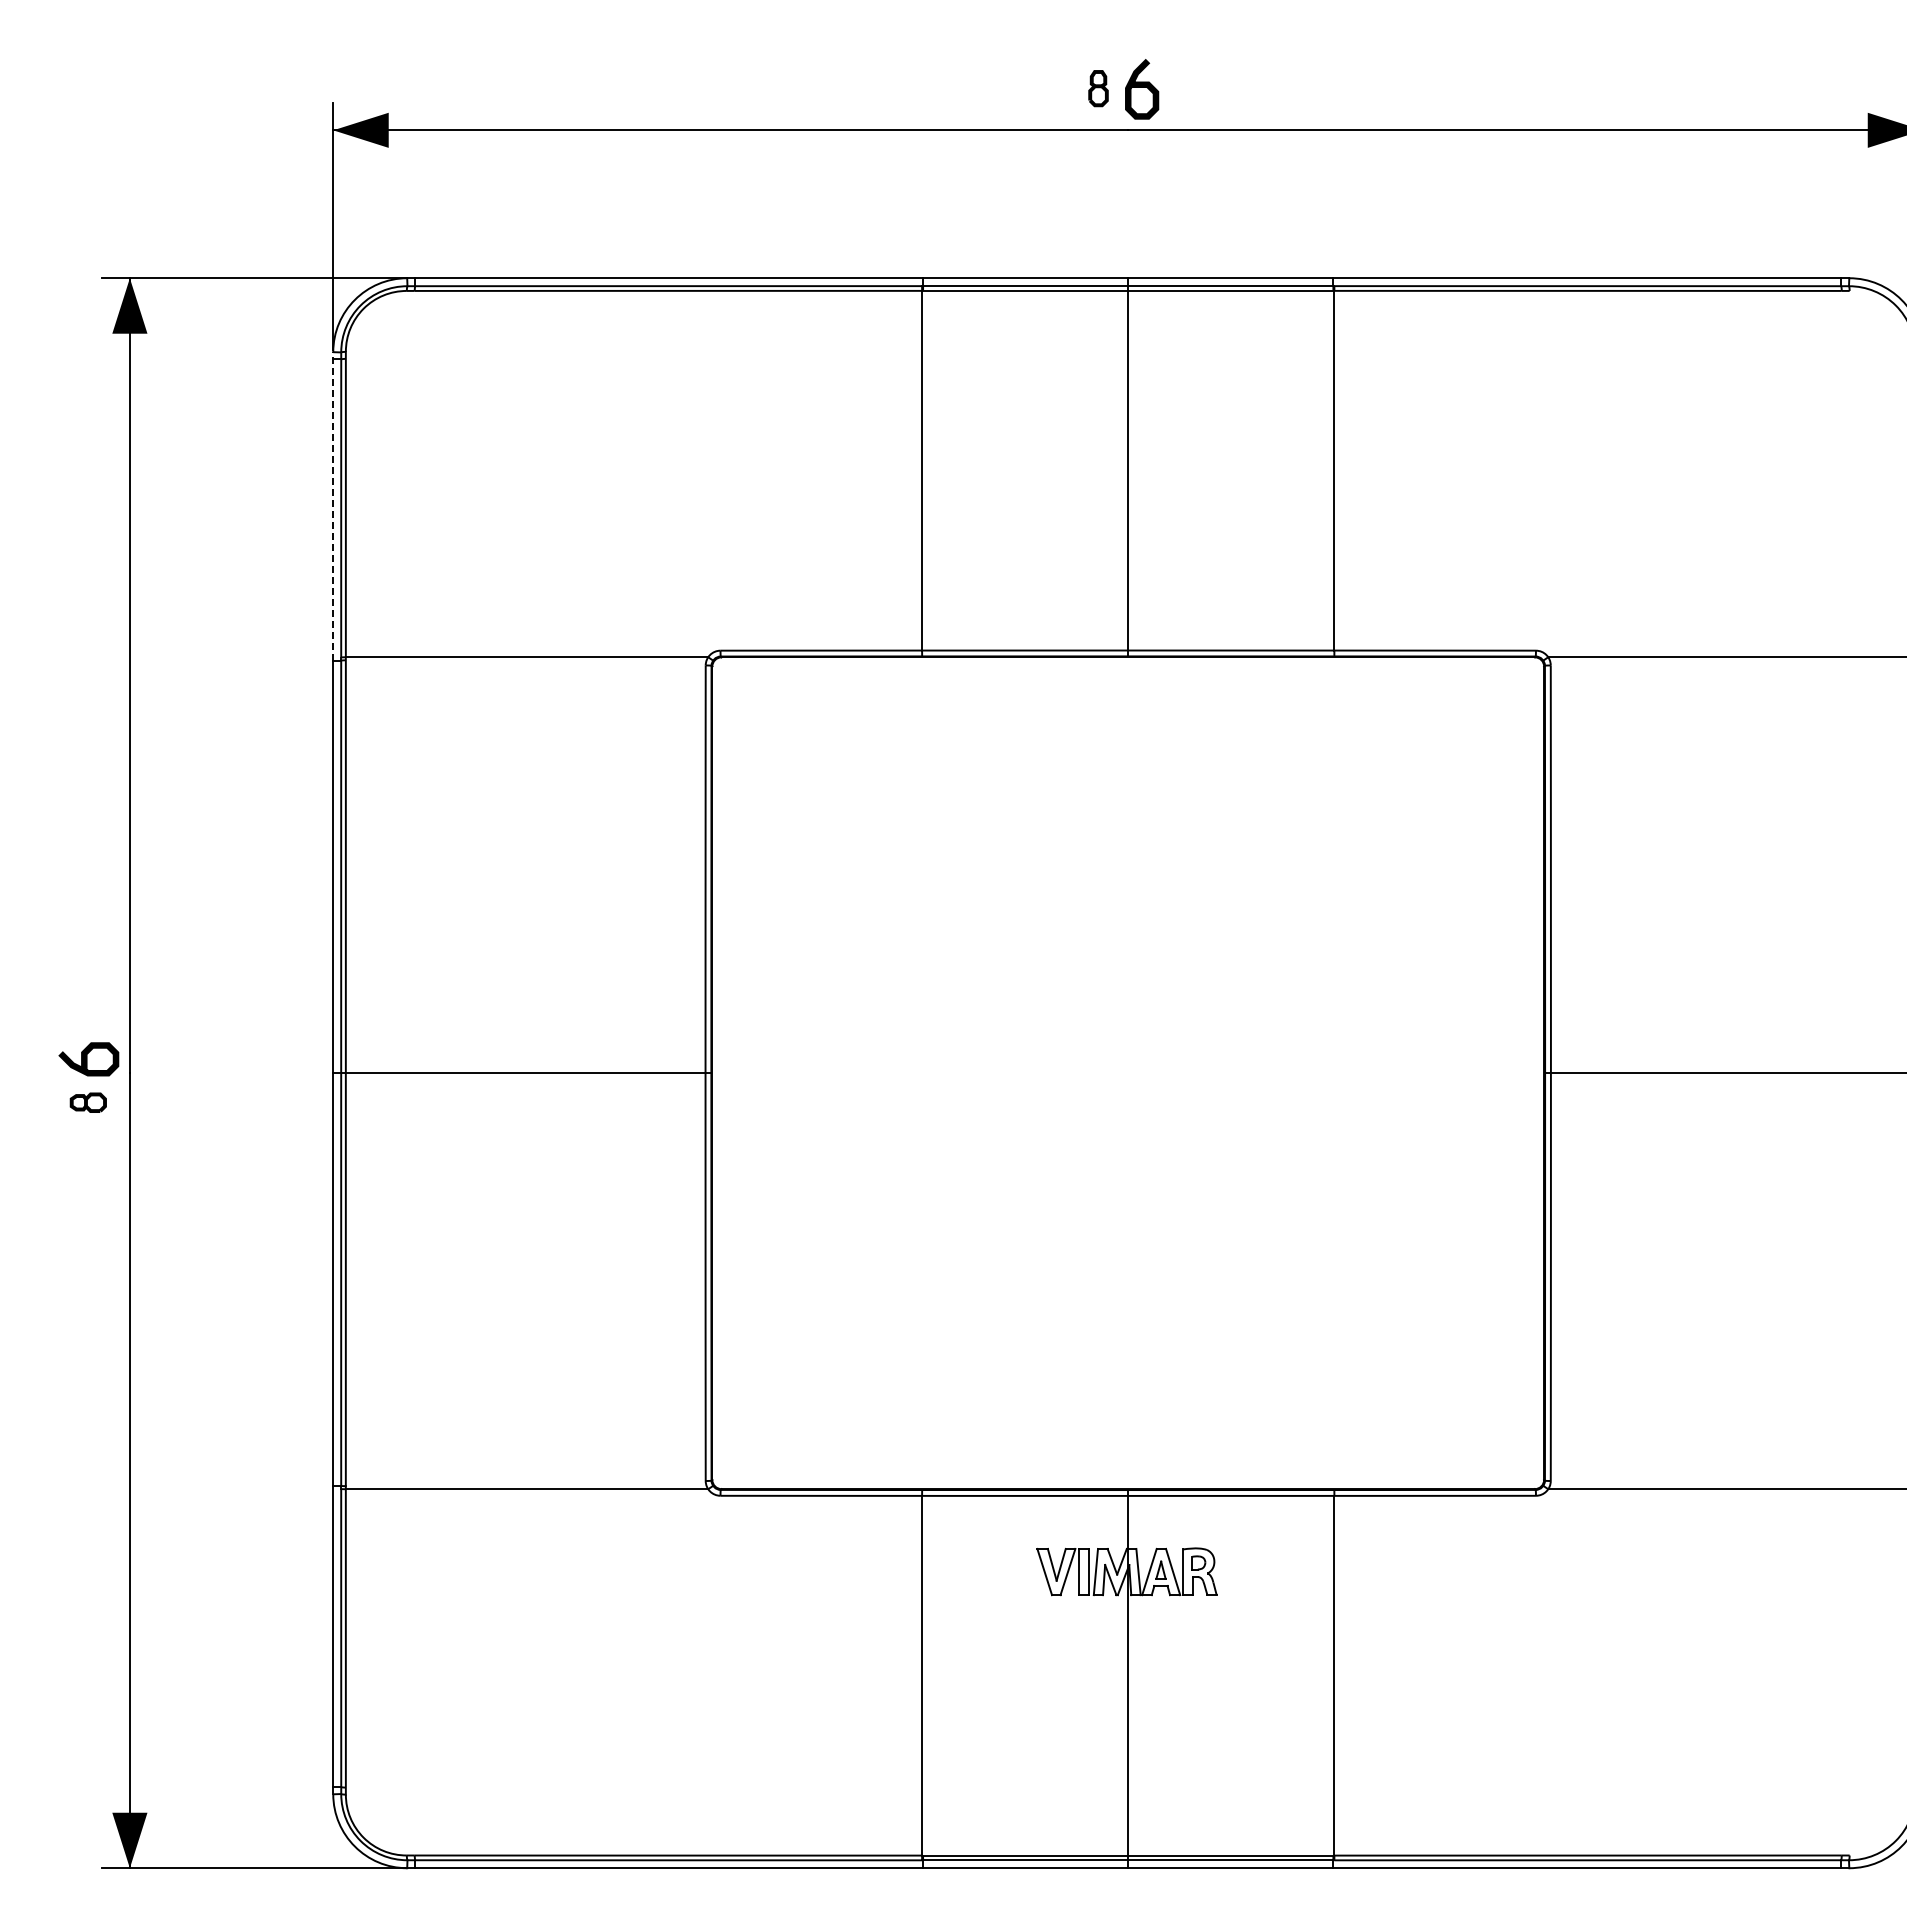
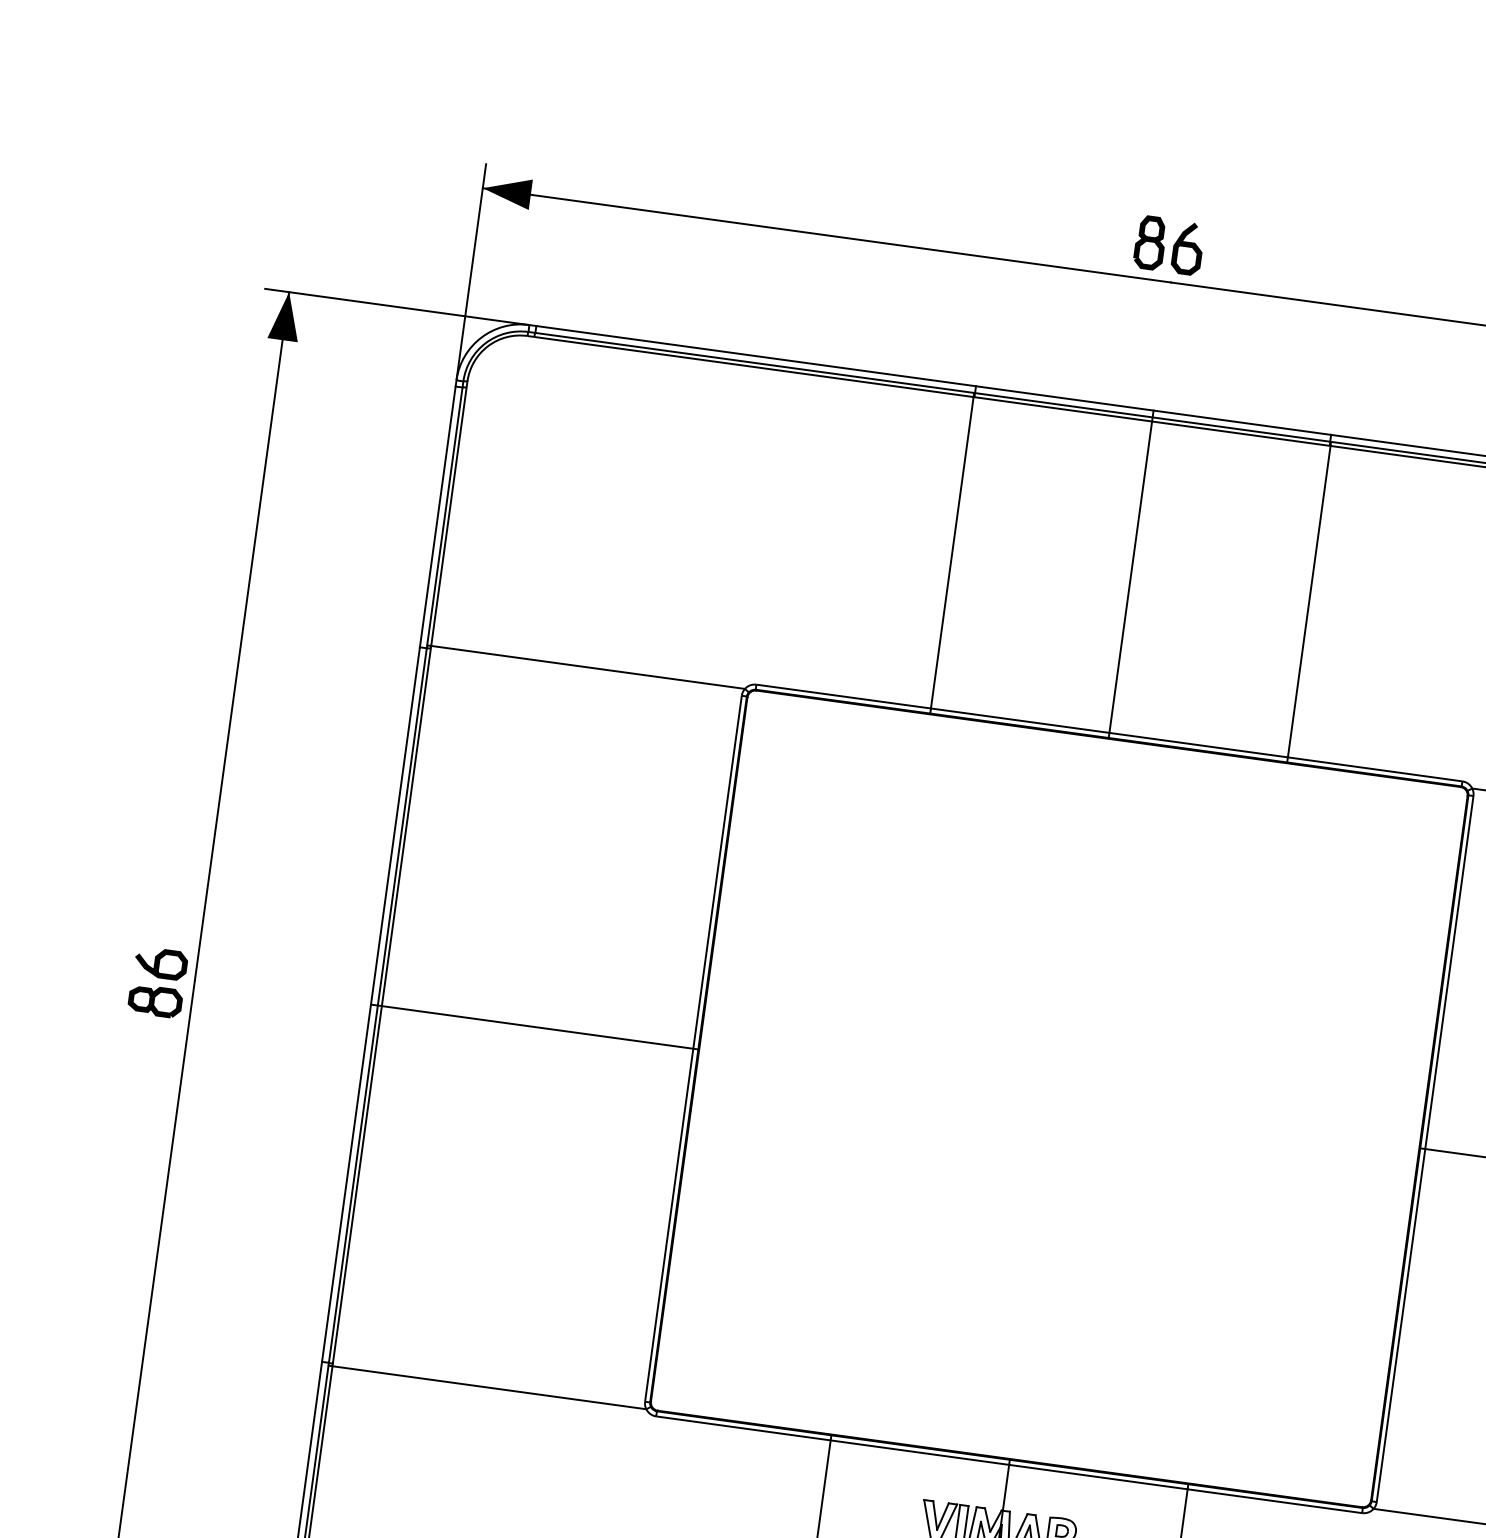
part: (1098, 88) -> (1150, 242), size x1.67
line: (333, 505) -> (438, 513), dashed -> solid
part: (88, 1102) -> (155, 1000), size x1.67

